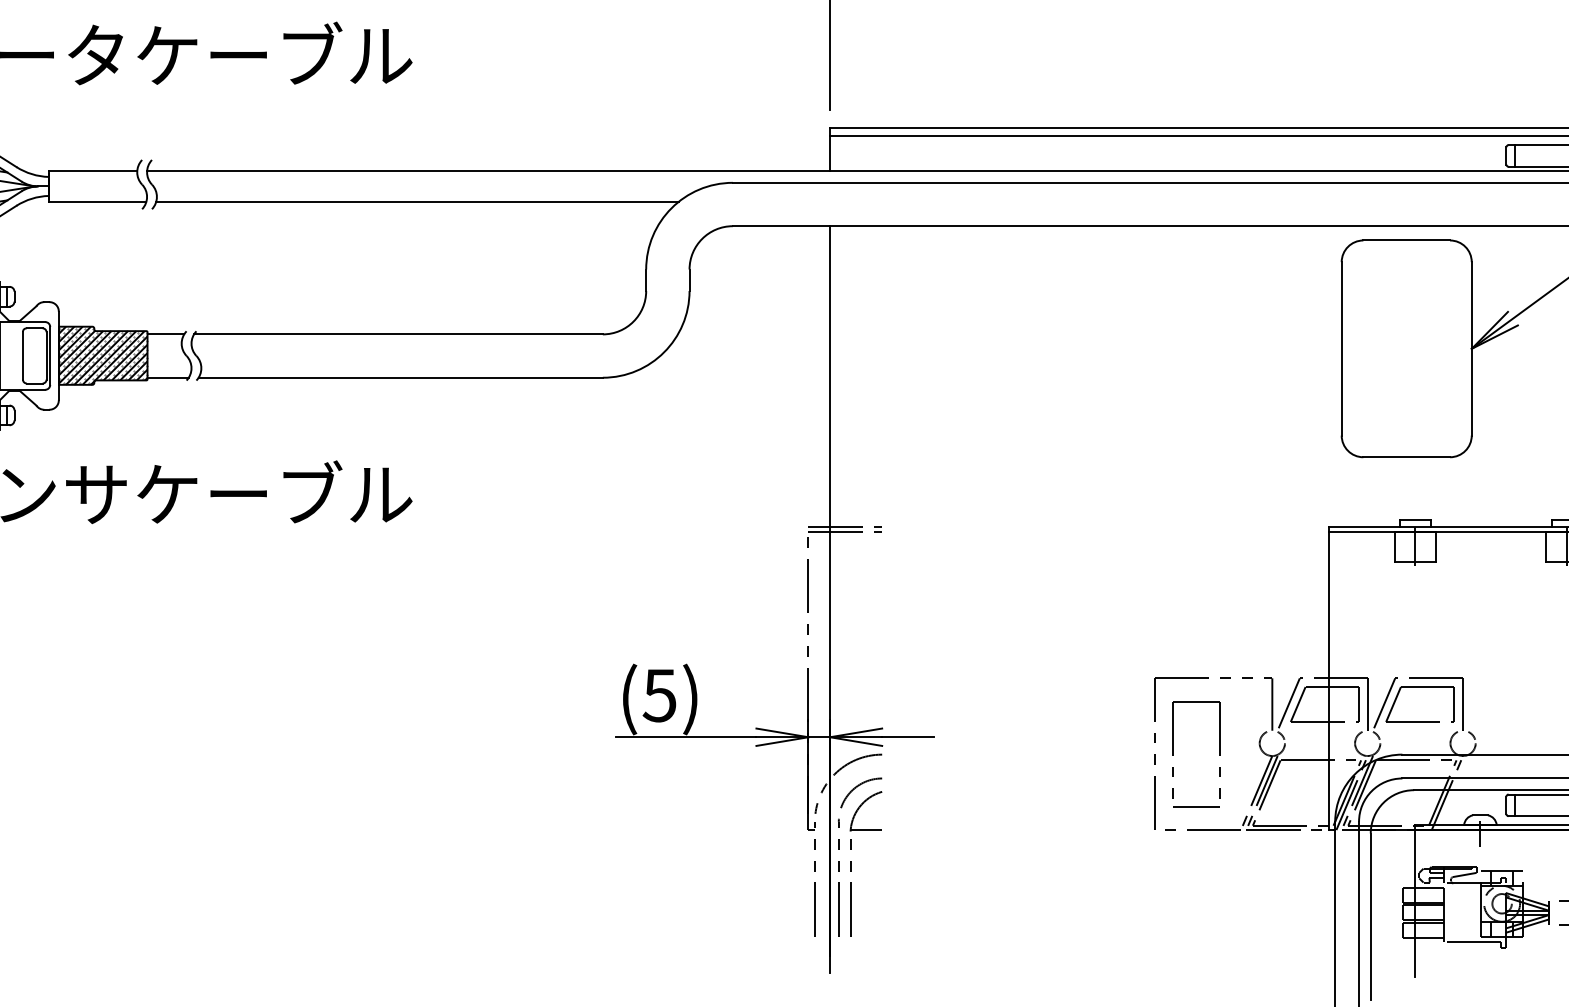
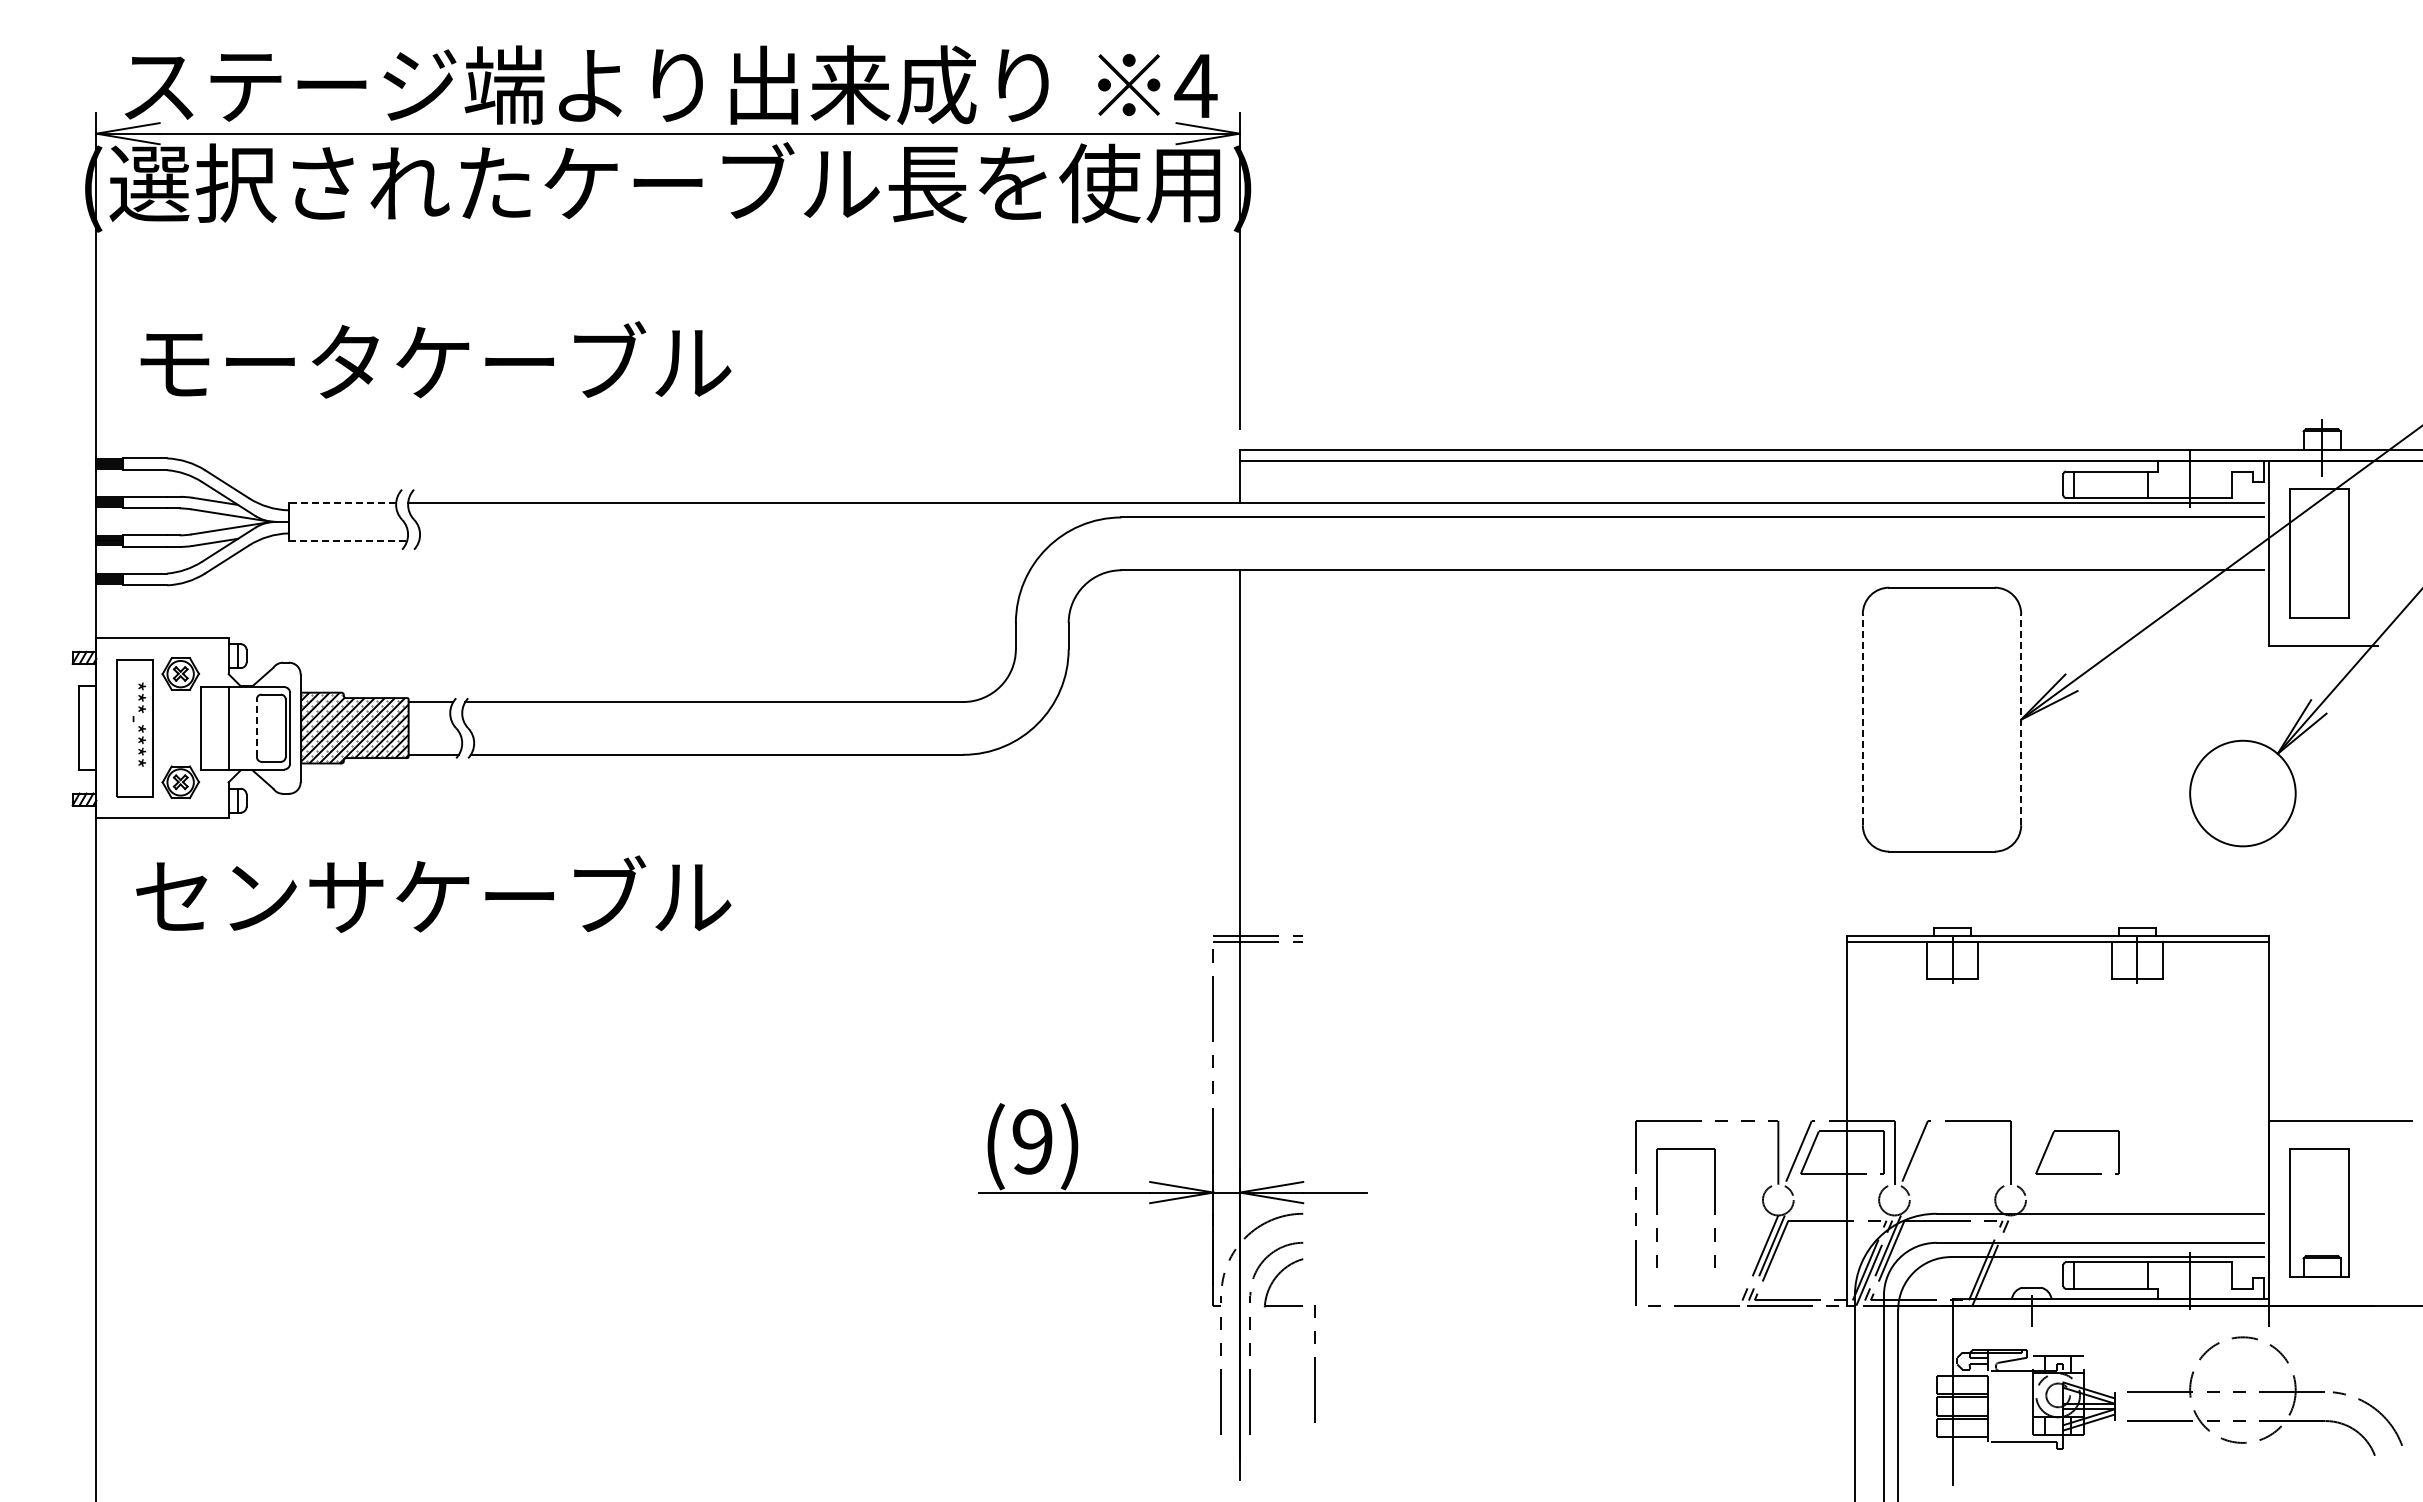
line: (93, 171) -> (342, 503), solid -> dashed
line: (98, 201) -> (348, 540), solid -> dashed
line: (417, 201) -> (737, 540), removed
line: (1341, 348) -> (1862, 719), solid -> dashed
line: (1472, 348) -> (2021, 719), solid -> dashed
line: (22, 356) -> (256, 728), solid -> dashed
part: (1420, 687) -> (2077, 1131), moved
text: (659, 695) -> (1031, 1141), (5) -> (9)
line: (1196, 806) -> (1685, 1277), removed
line: (850, 887) -> (1314, 1363), moved

